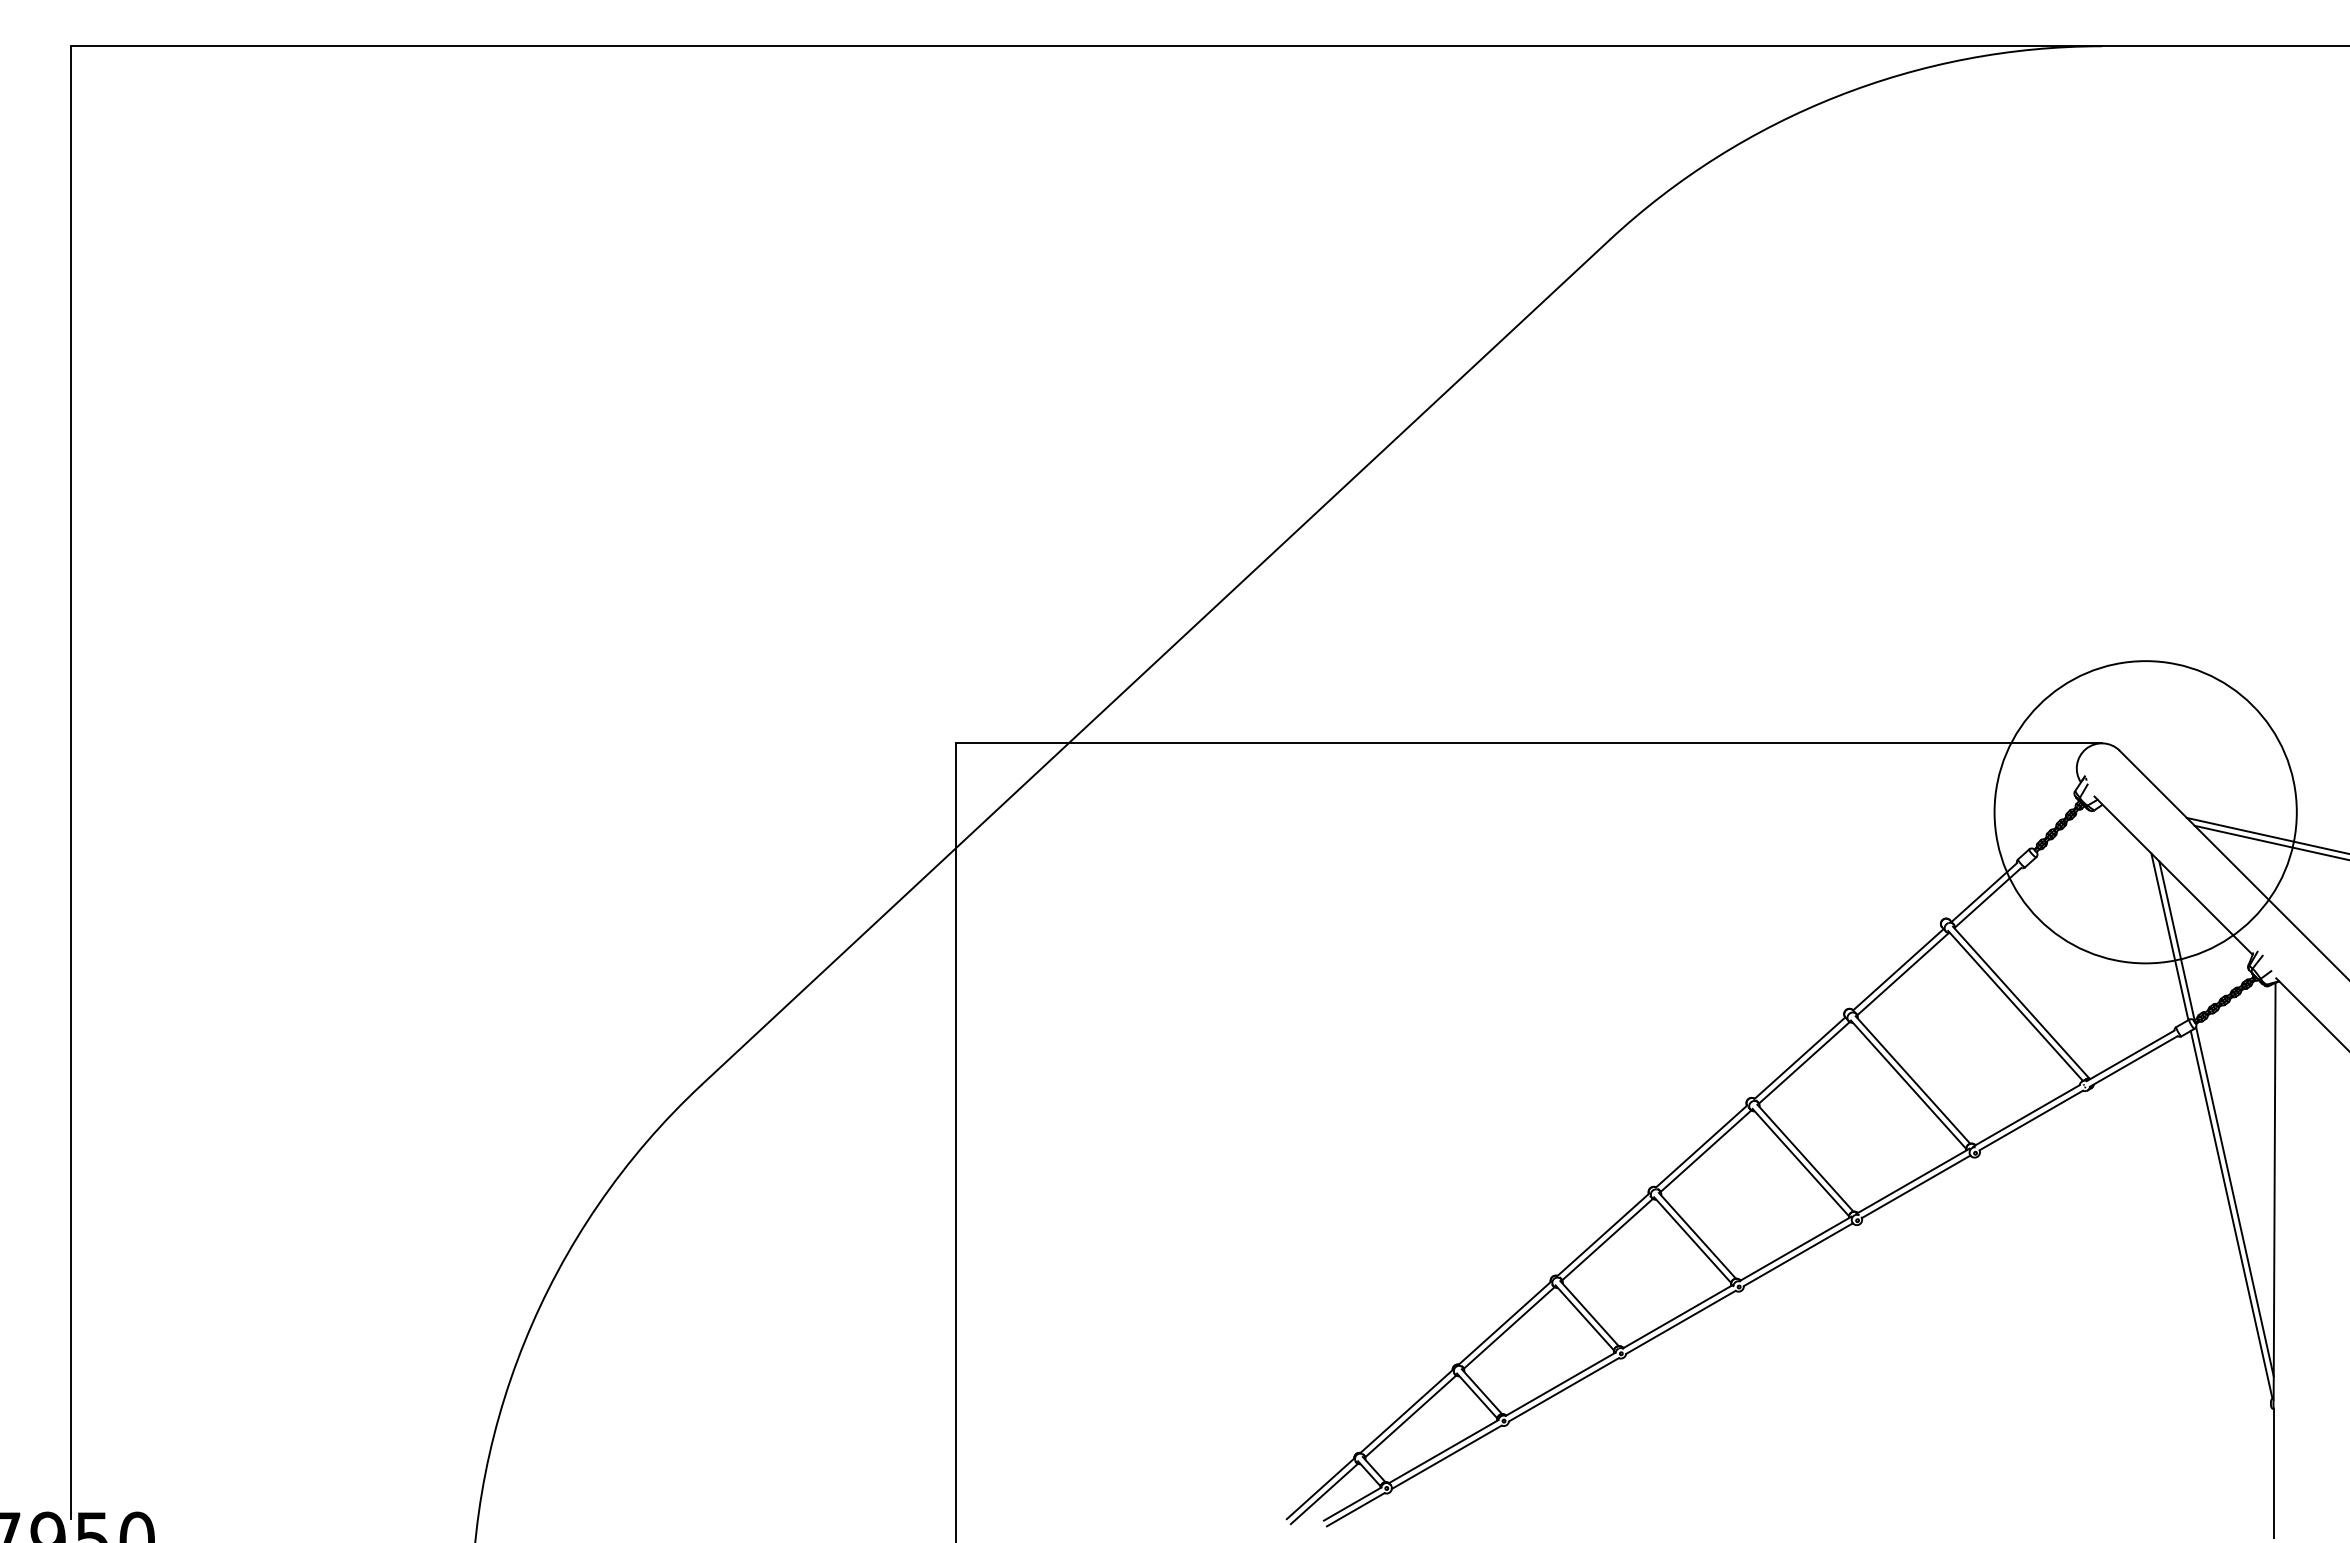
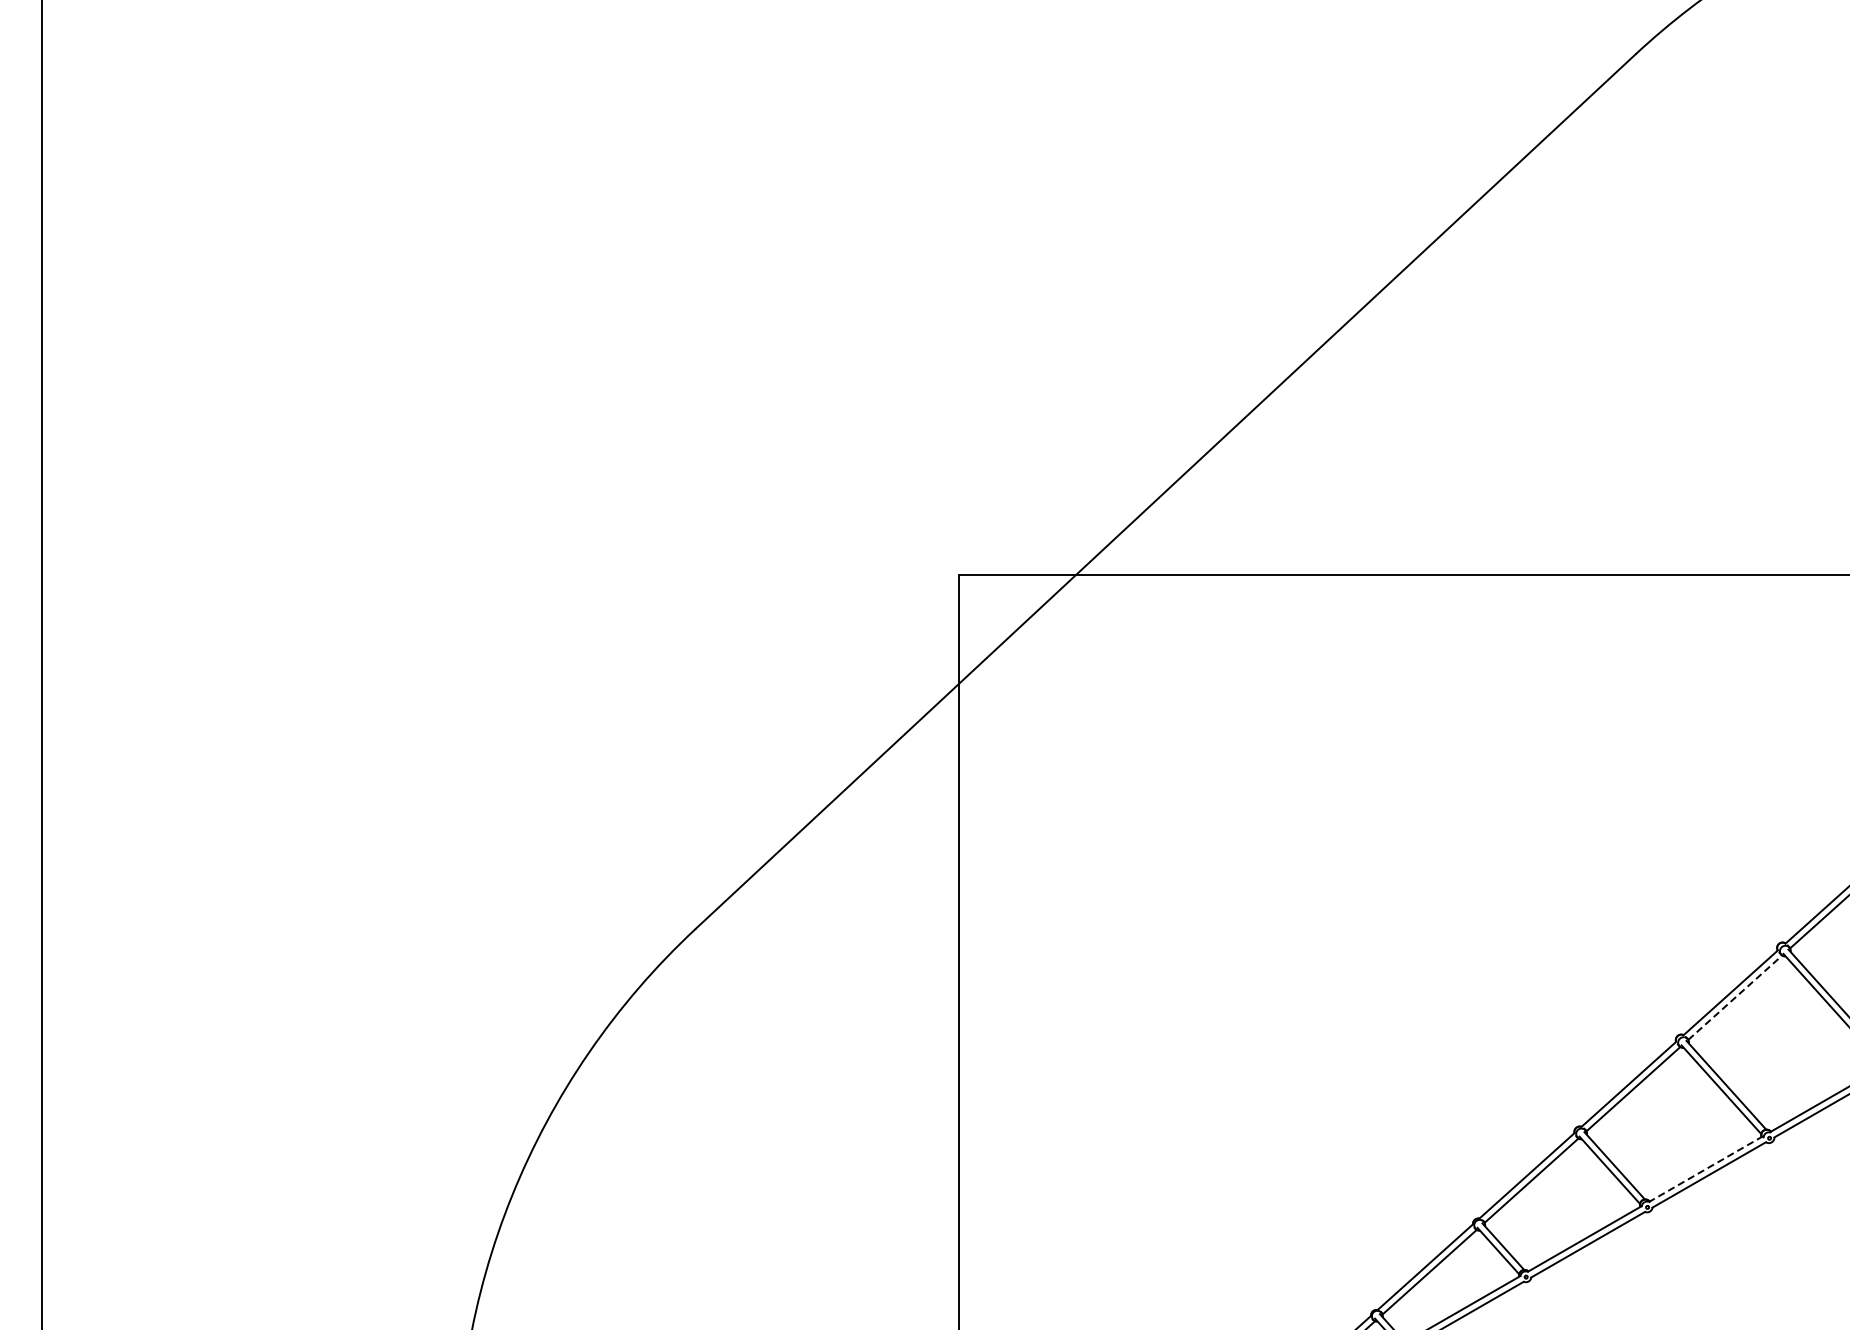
line: (1706, 1151) -> (1735, 998), solid -> dashed
line: (1677, 1316) -> (1705, 1168), solid -> dashed

